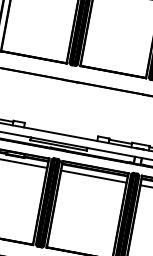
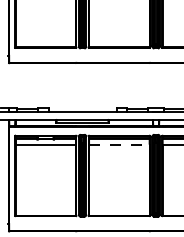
line: (94, 176) -> (119, 144), solid -> dashed

